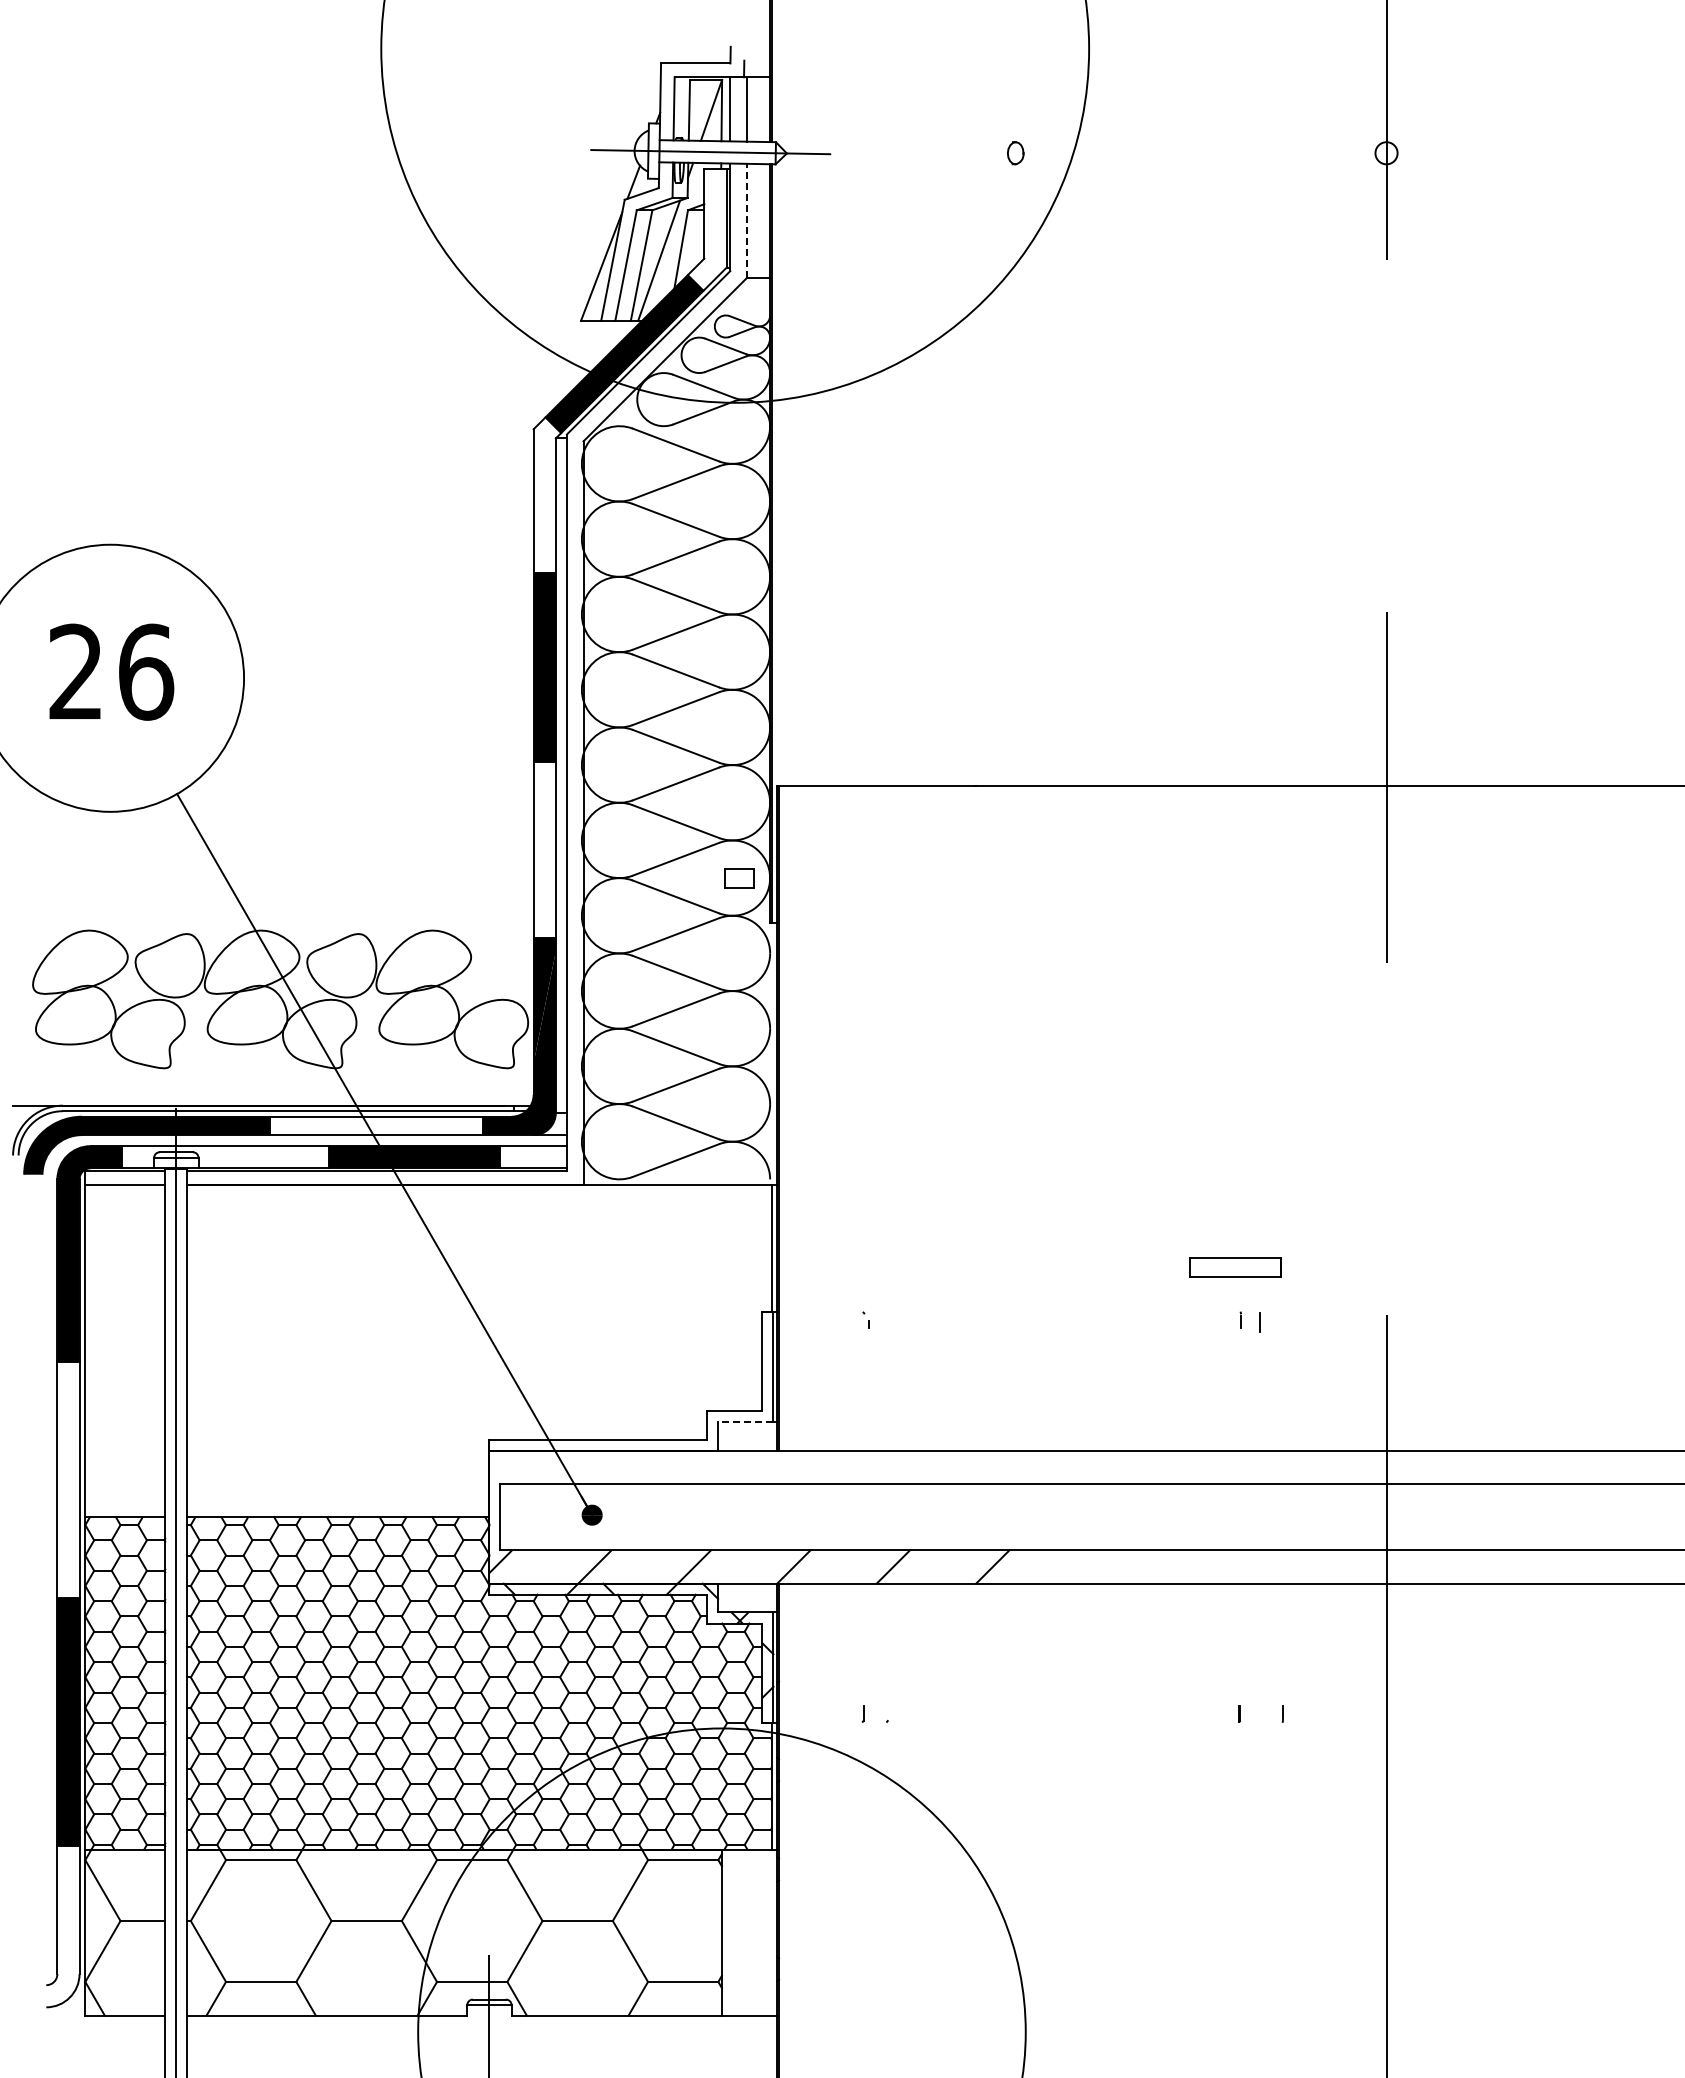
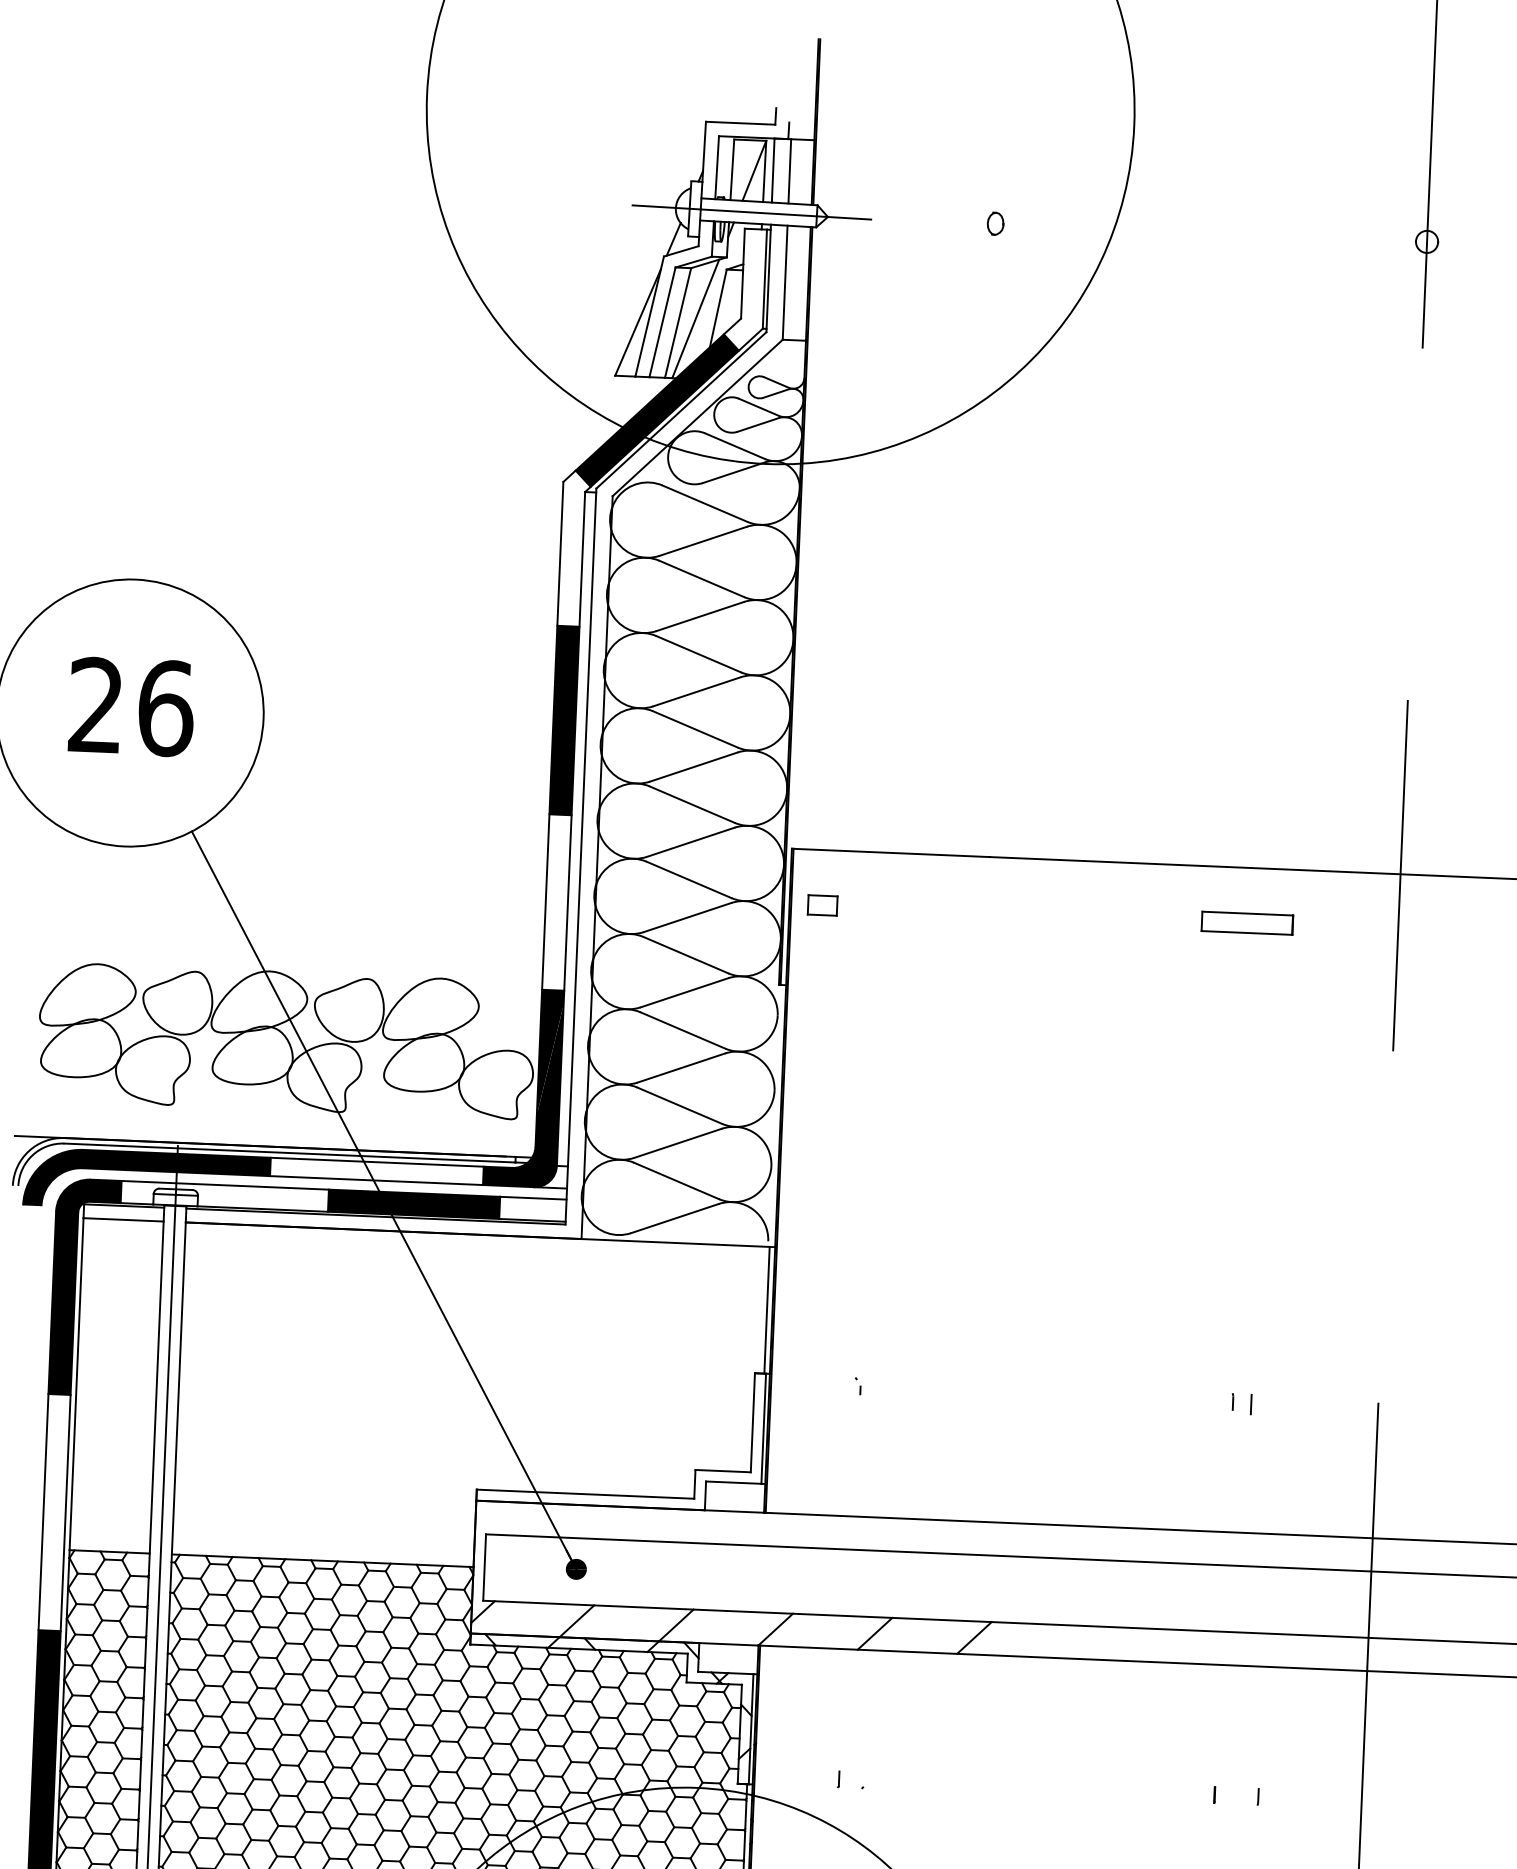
part: (1015, 153) -> (995, 224), moved
line: (746, 220) -> (784, 282), dashed -> solid
part: (739, 878) -> (822, 905), moved
part: (1235, 1267) -> (1247, 923), moved
line: (745, 1421) -> (733, 1482), dashed -> solid

